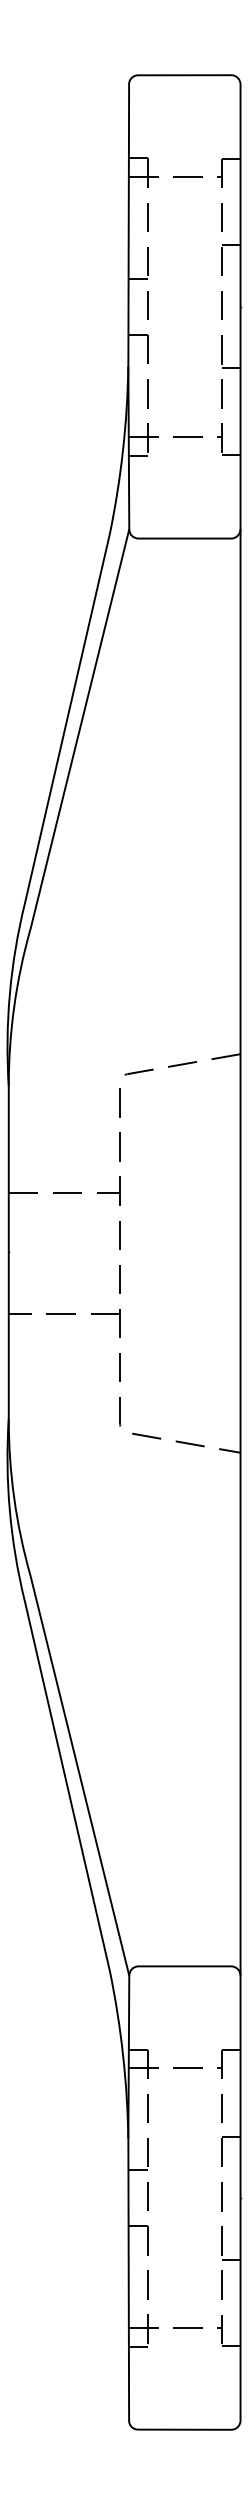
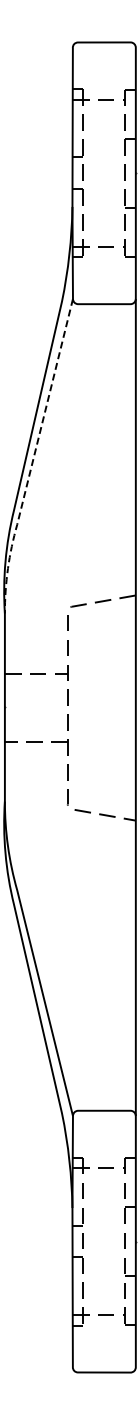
line: (59, 811) -> (33, 458), solid -> dashed

